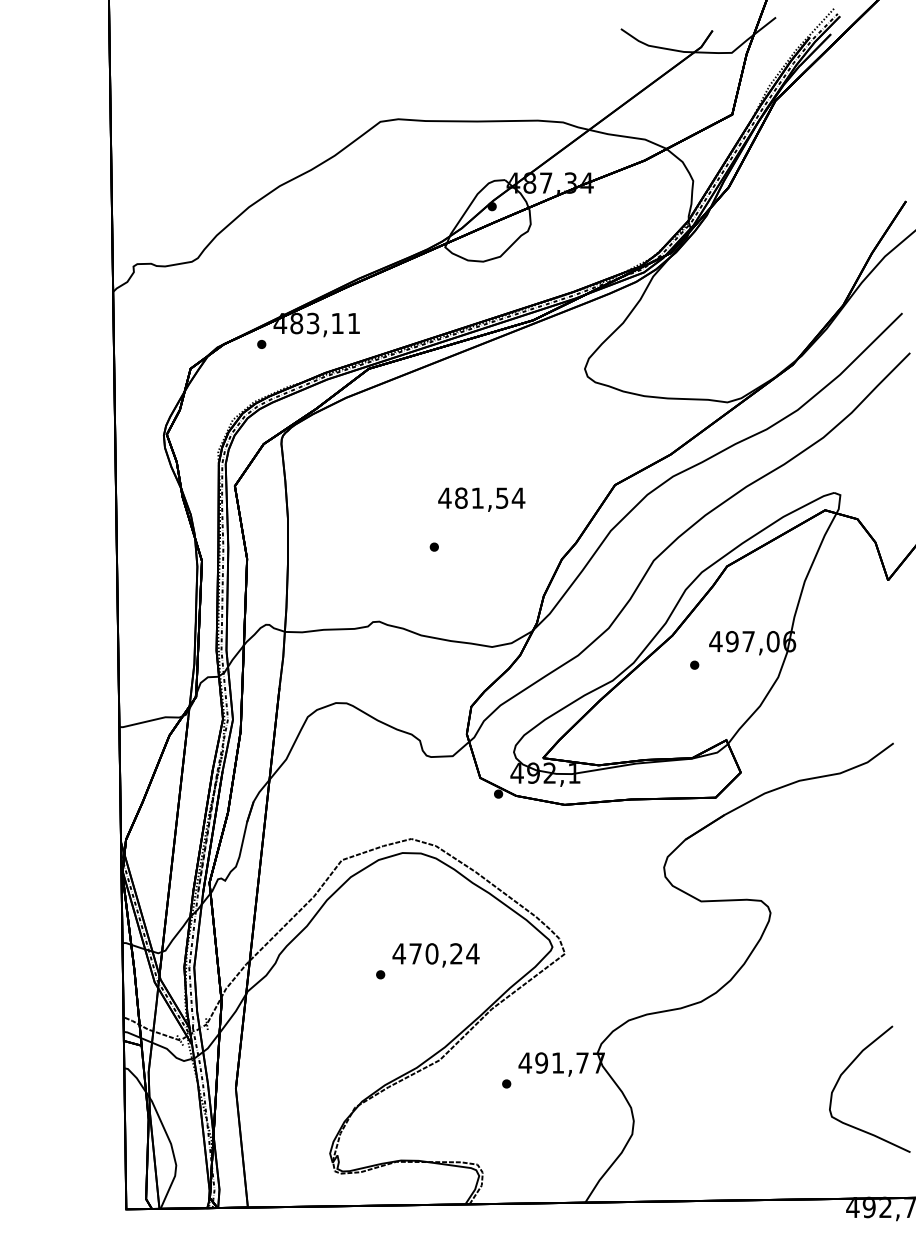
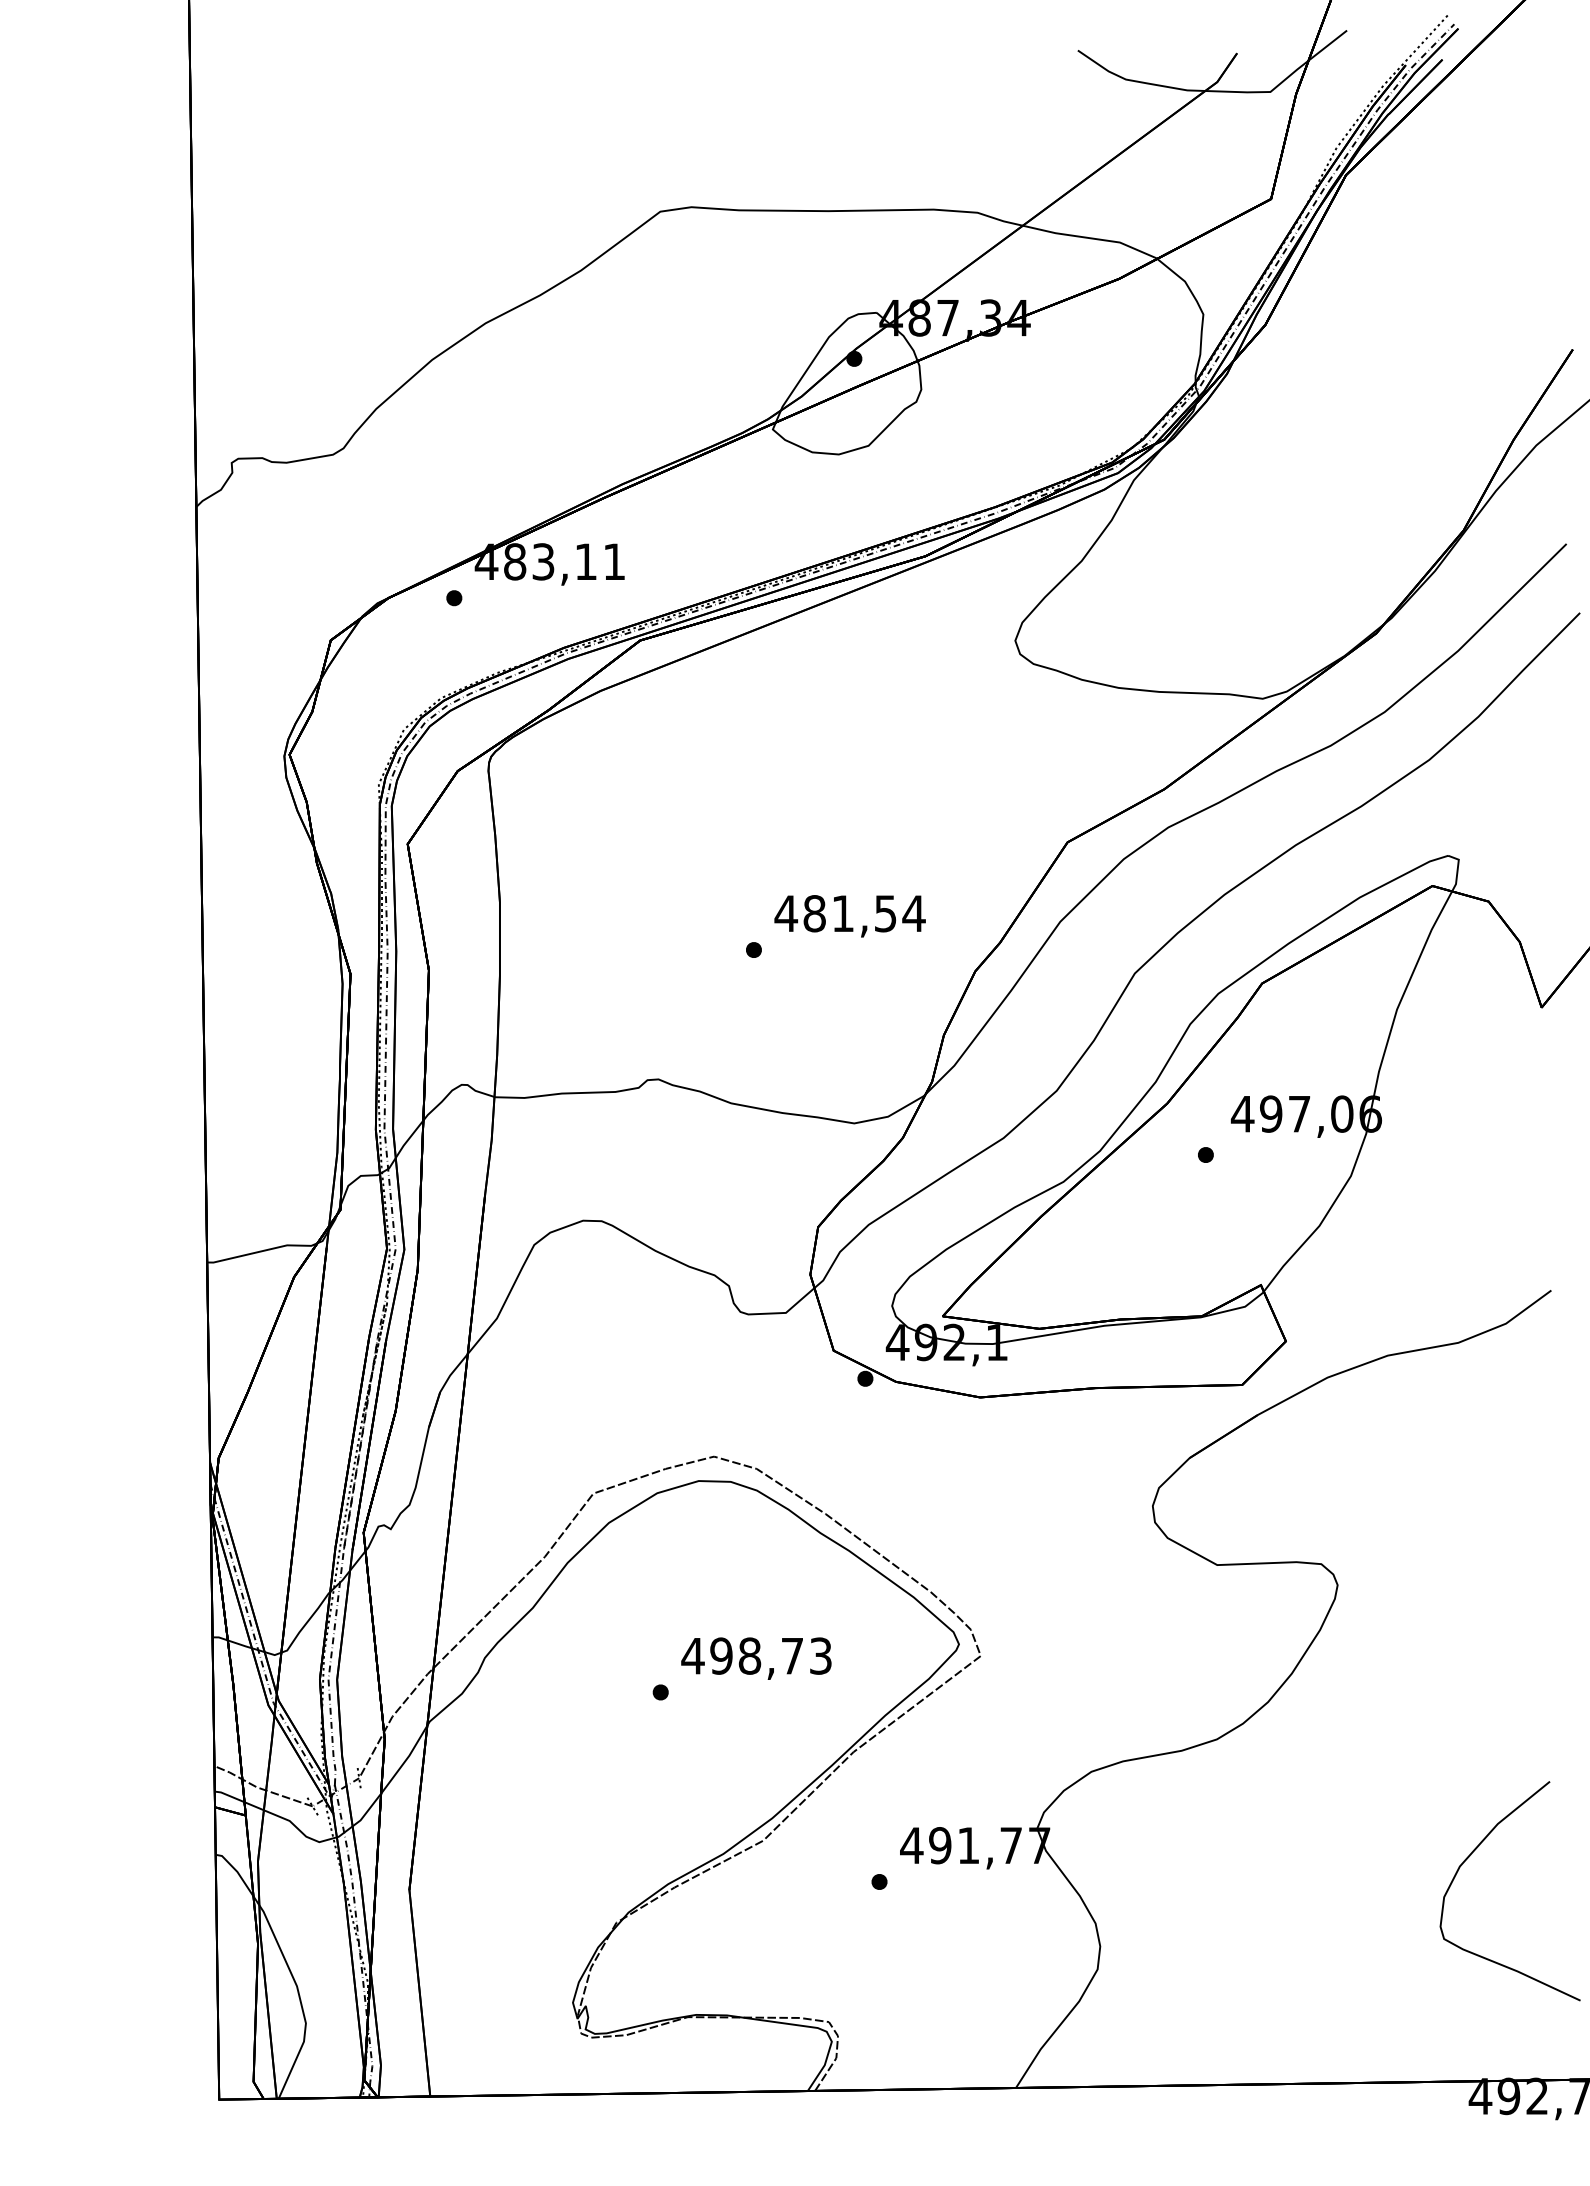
text: (481, 499) -> (849, 915), moved
text: (444, 953) -> (771, 1655), 470,24 -> 498,73

